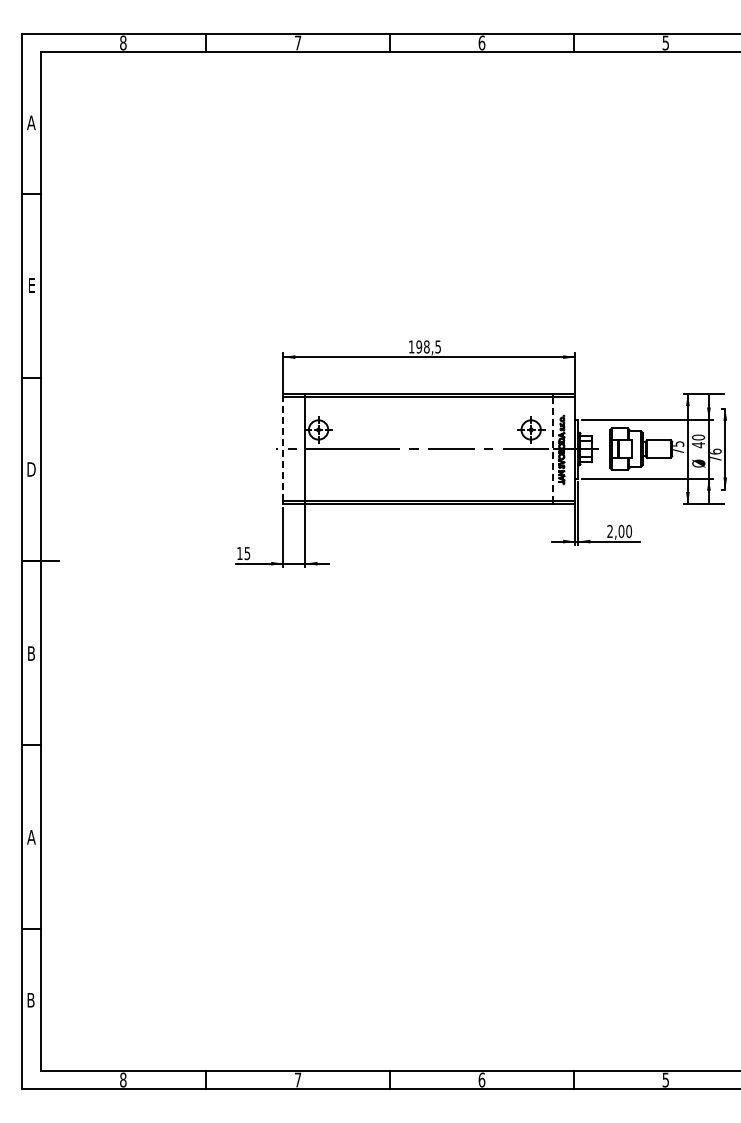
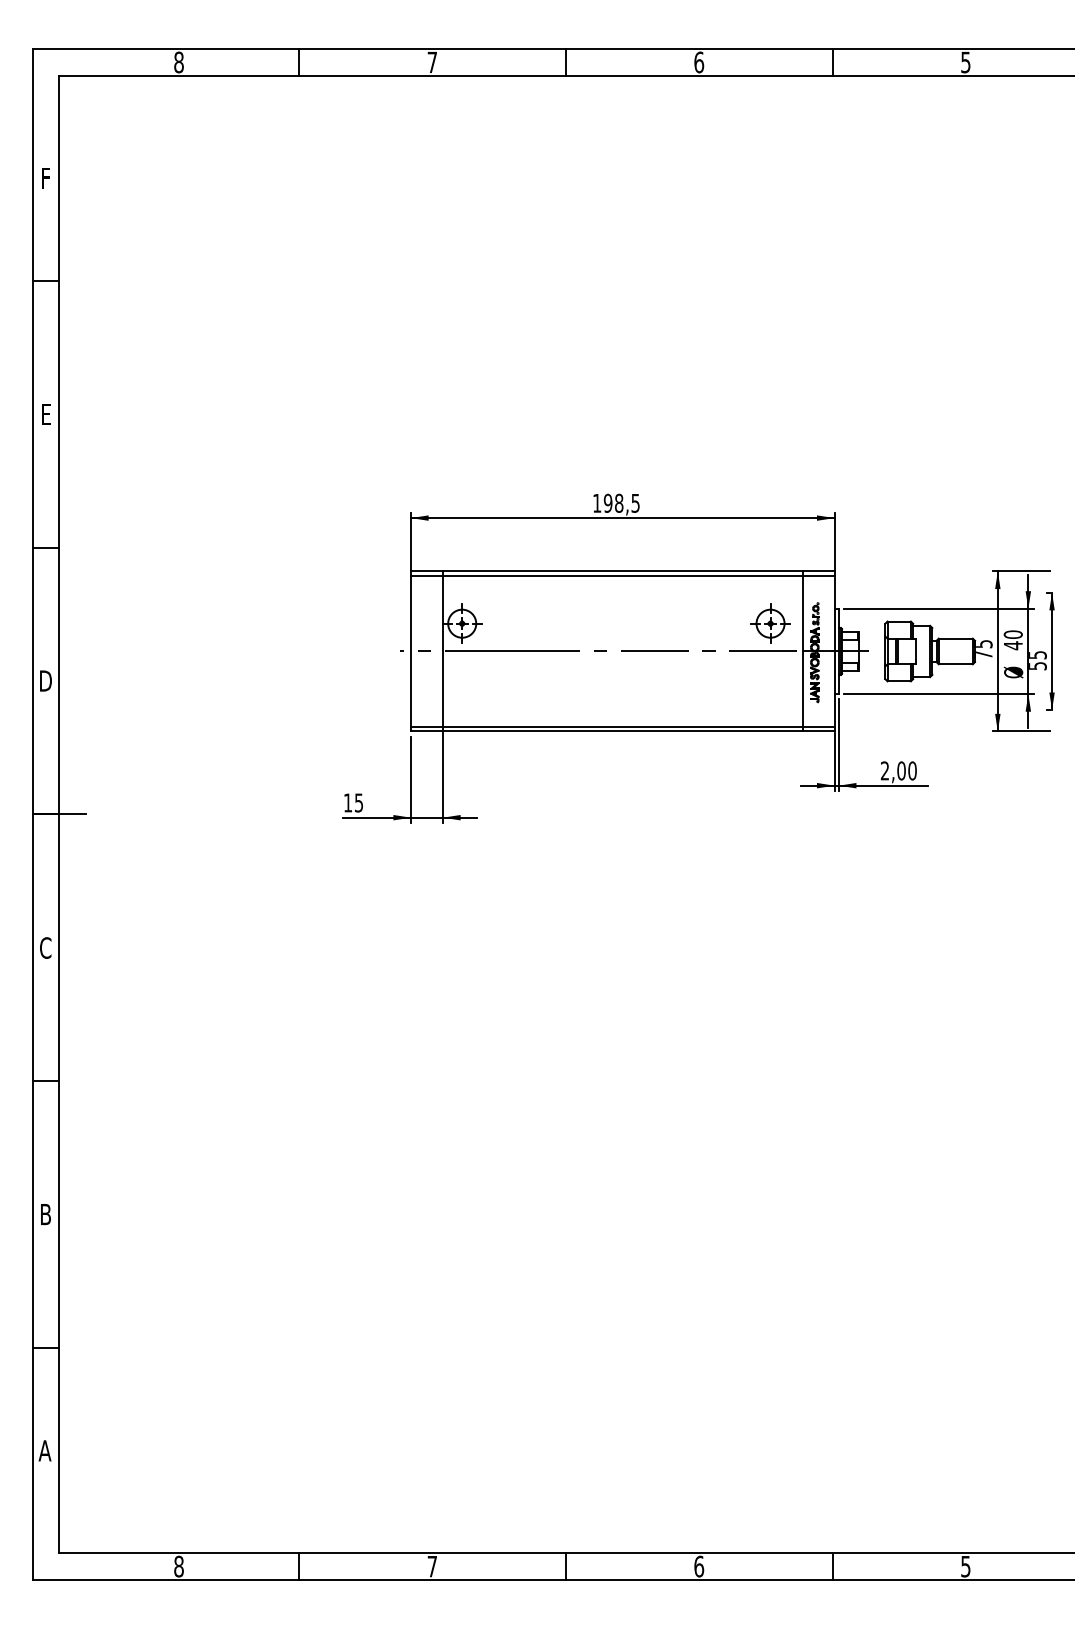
text: (31, 122) -> (45, 177), A -> F
line: (283, 448) -> (411, 650), dashed -> solid
line: (553, 449) -> (802, 652), dashed -> solid
text: (715, 455) -> (1037, 660), 76 -> 55
text: (31, 653) -> (45, 947), B -> C
text: (31, 837) -> (45, 1214), A -> B
text: (30, 1000) -> (44, 1451), B -> A

